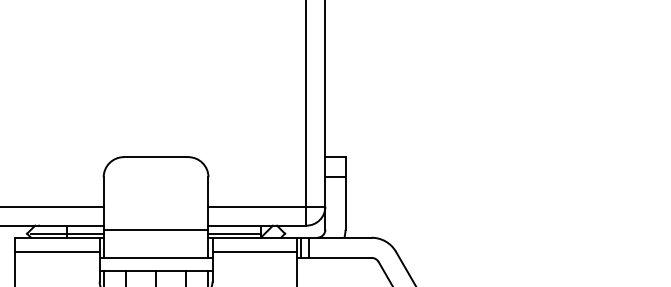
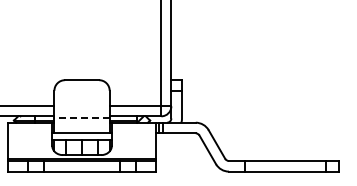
line: (156, 229) -> (82, 118), solid -> dashed
line: (56, 252) -> (29, 130), removed
line: (253, 252) -> (133, 130), removed

